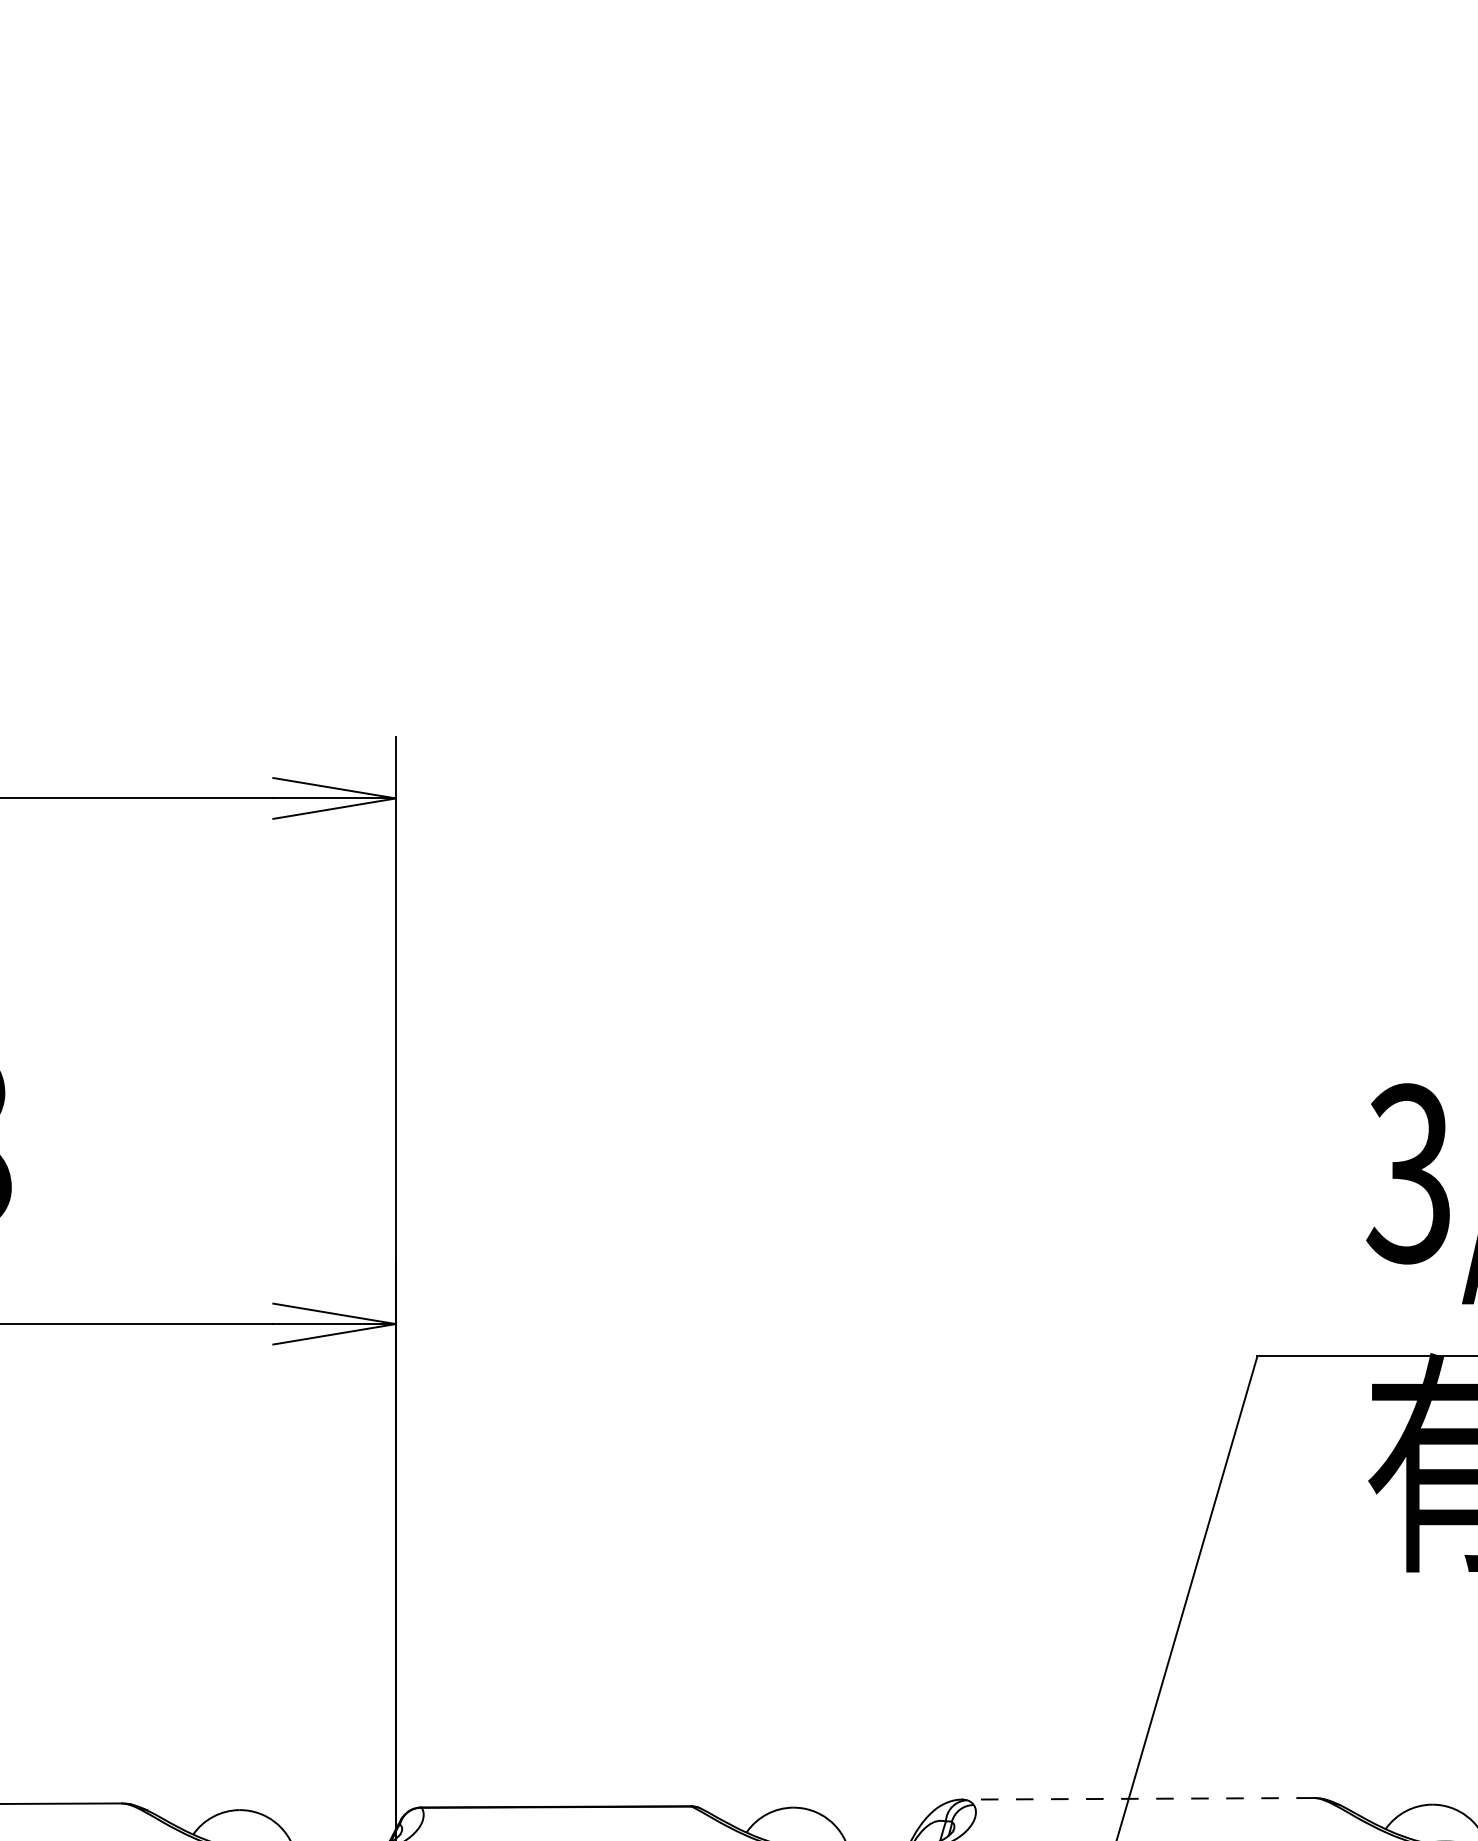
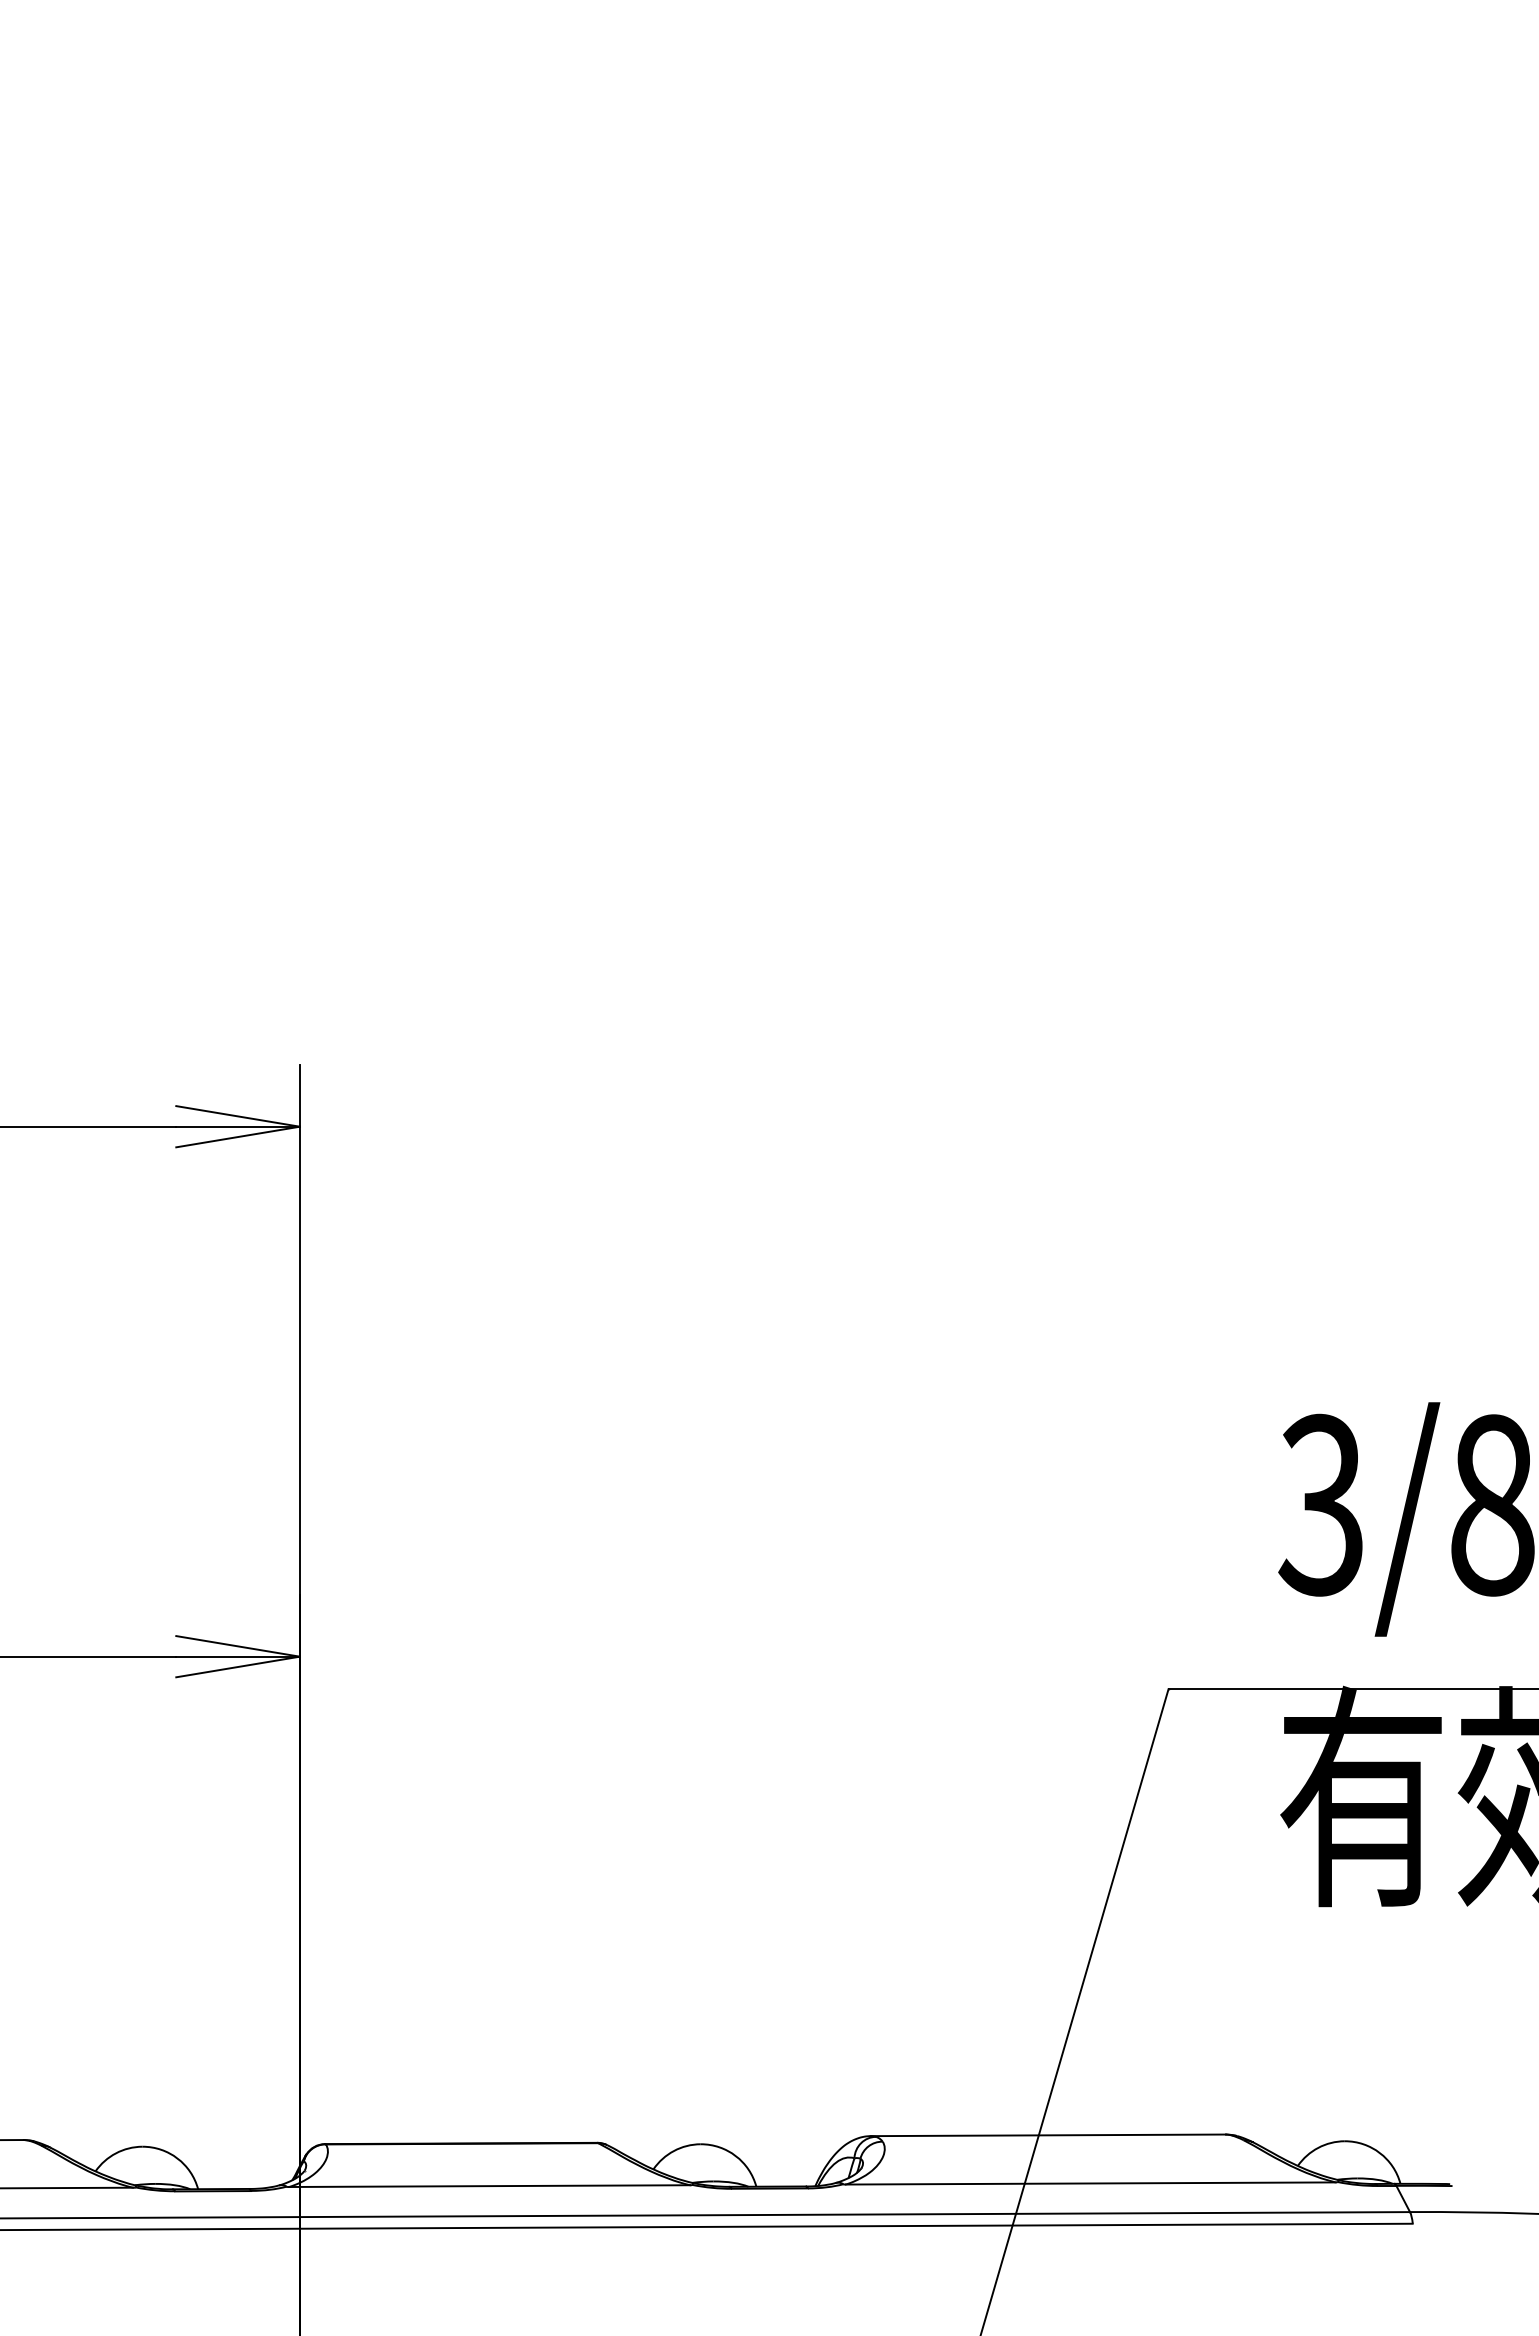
line: (1137, 1798) -> (1047, 2135), dashed -> solid

